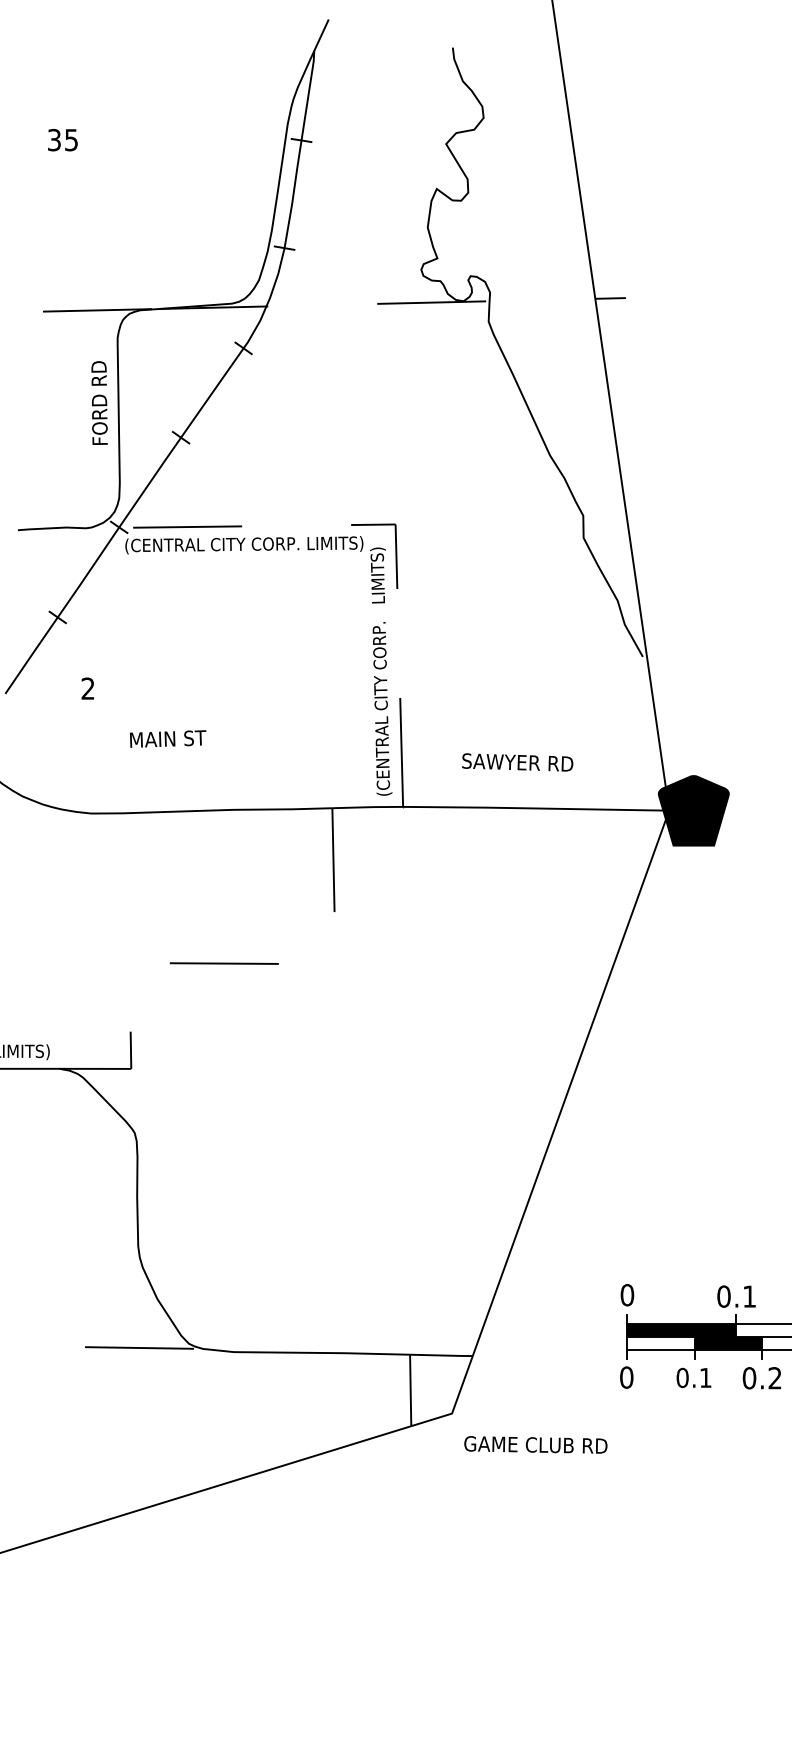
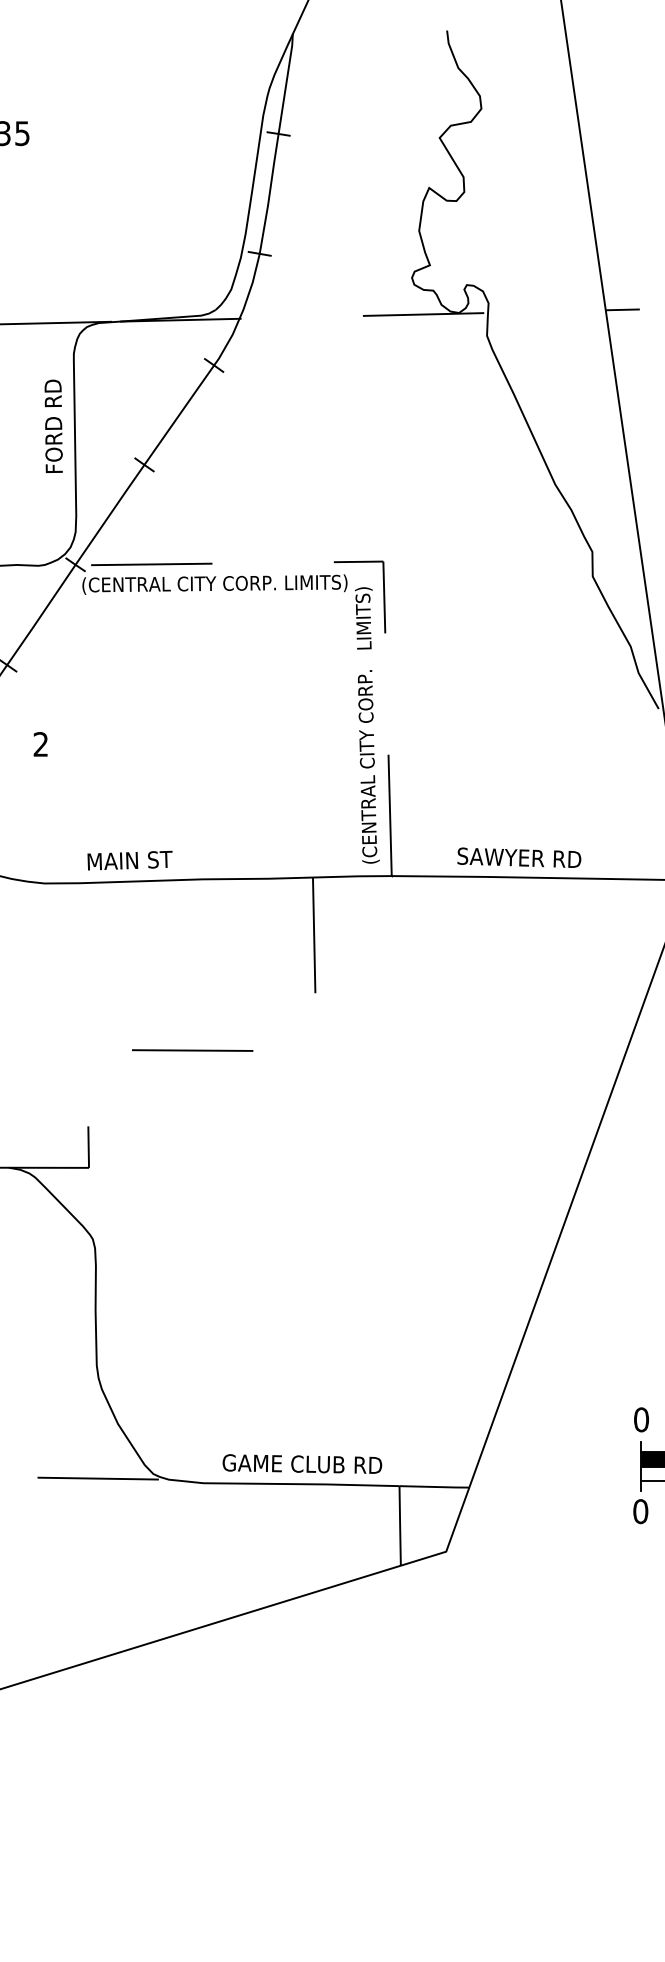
text: (168, 738) -> (130, 860), moved
text: (517, 762) -> (519, 857), moved
text: (535, 1444) -> (301, 1463), moved

